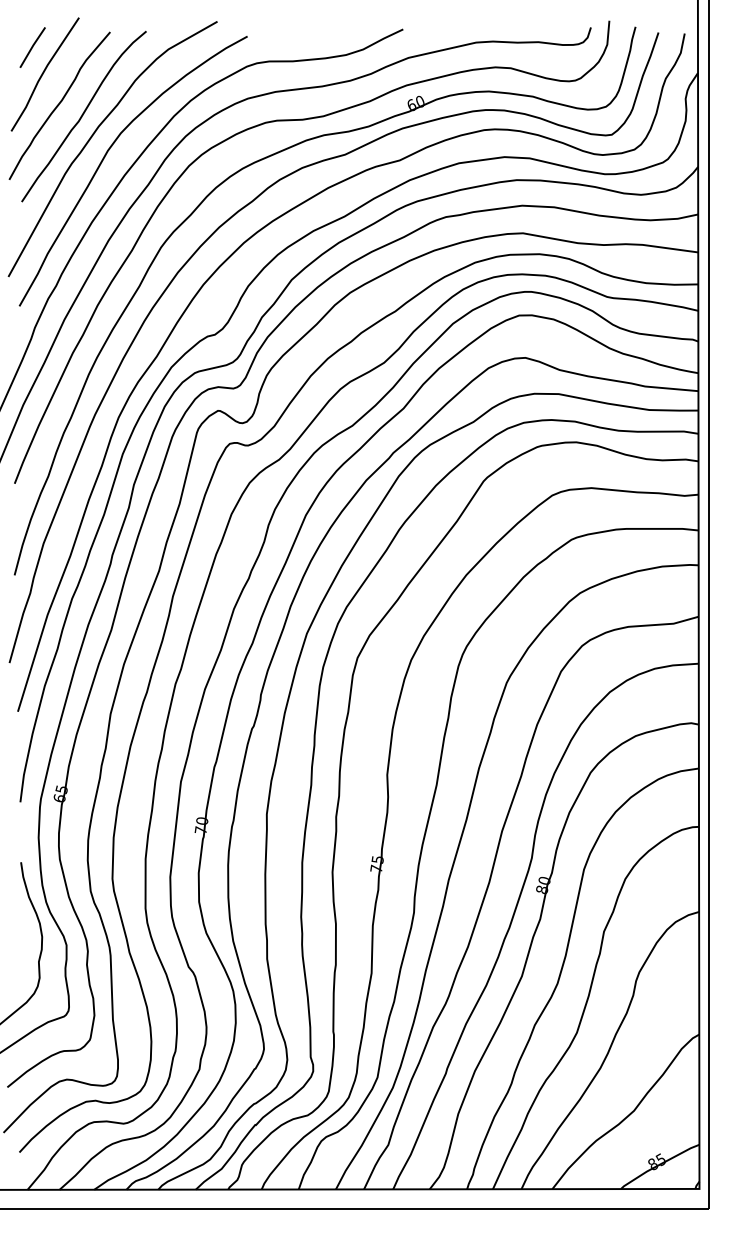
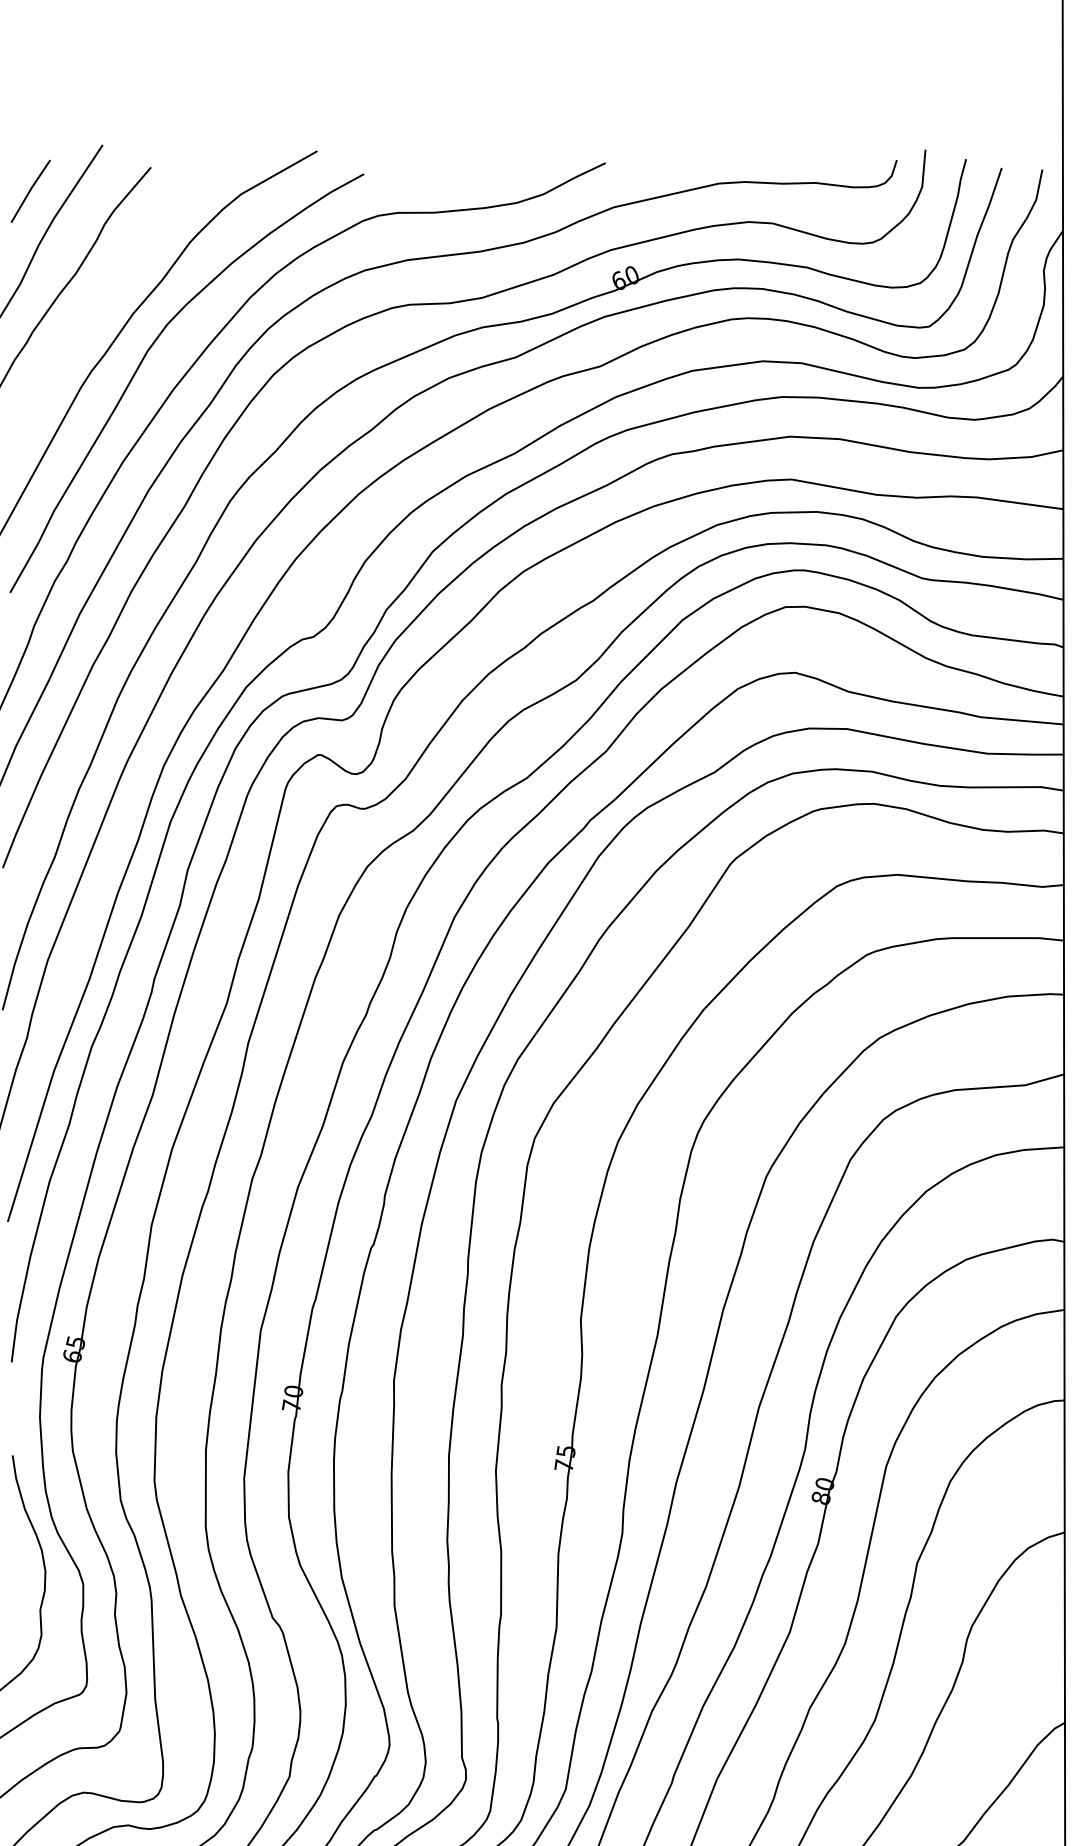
curve: (83, 115) -> (109, 296), removed

